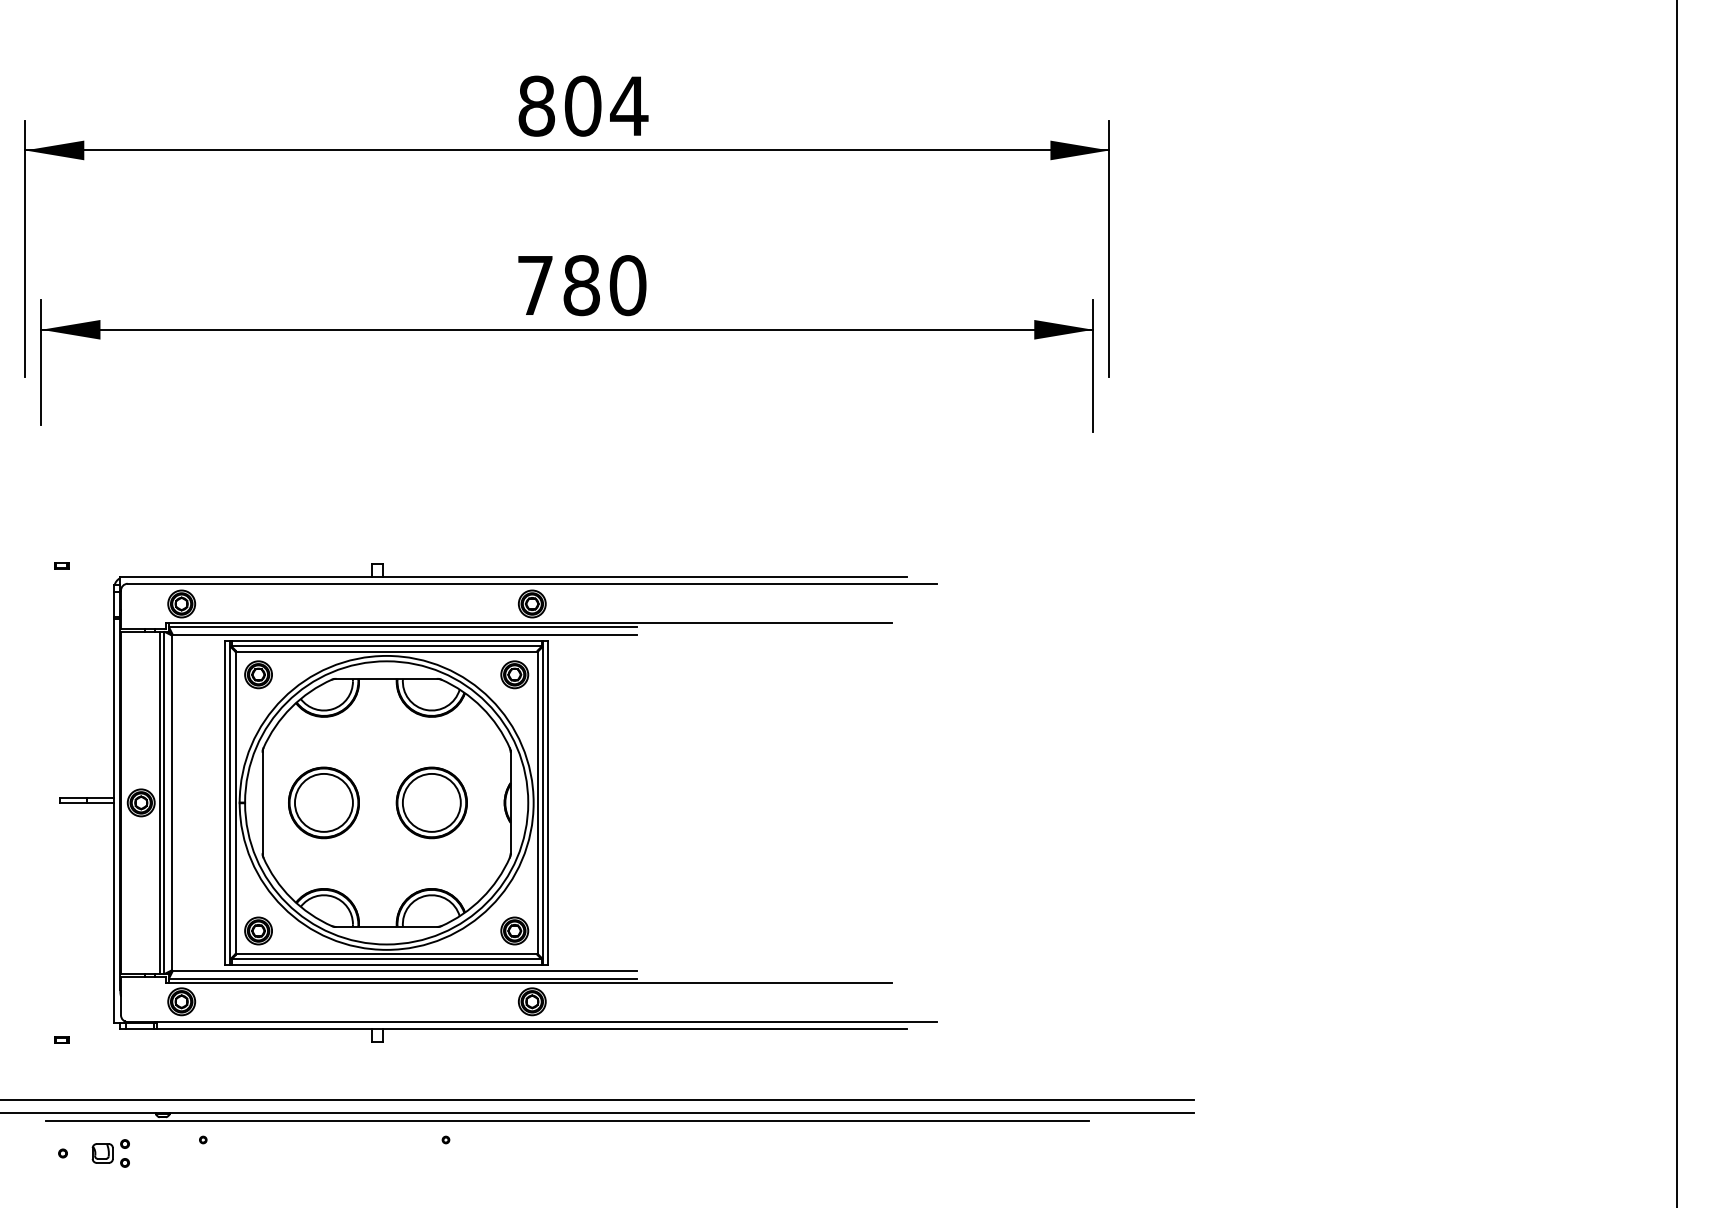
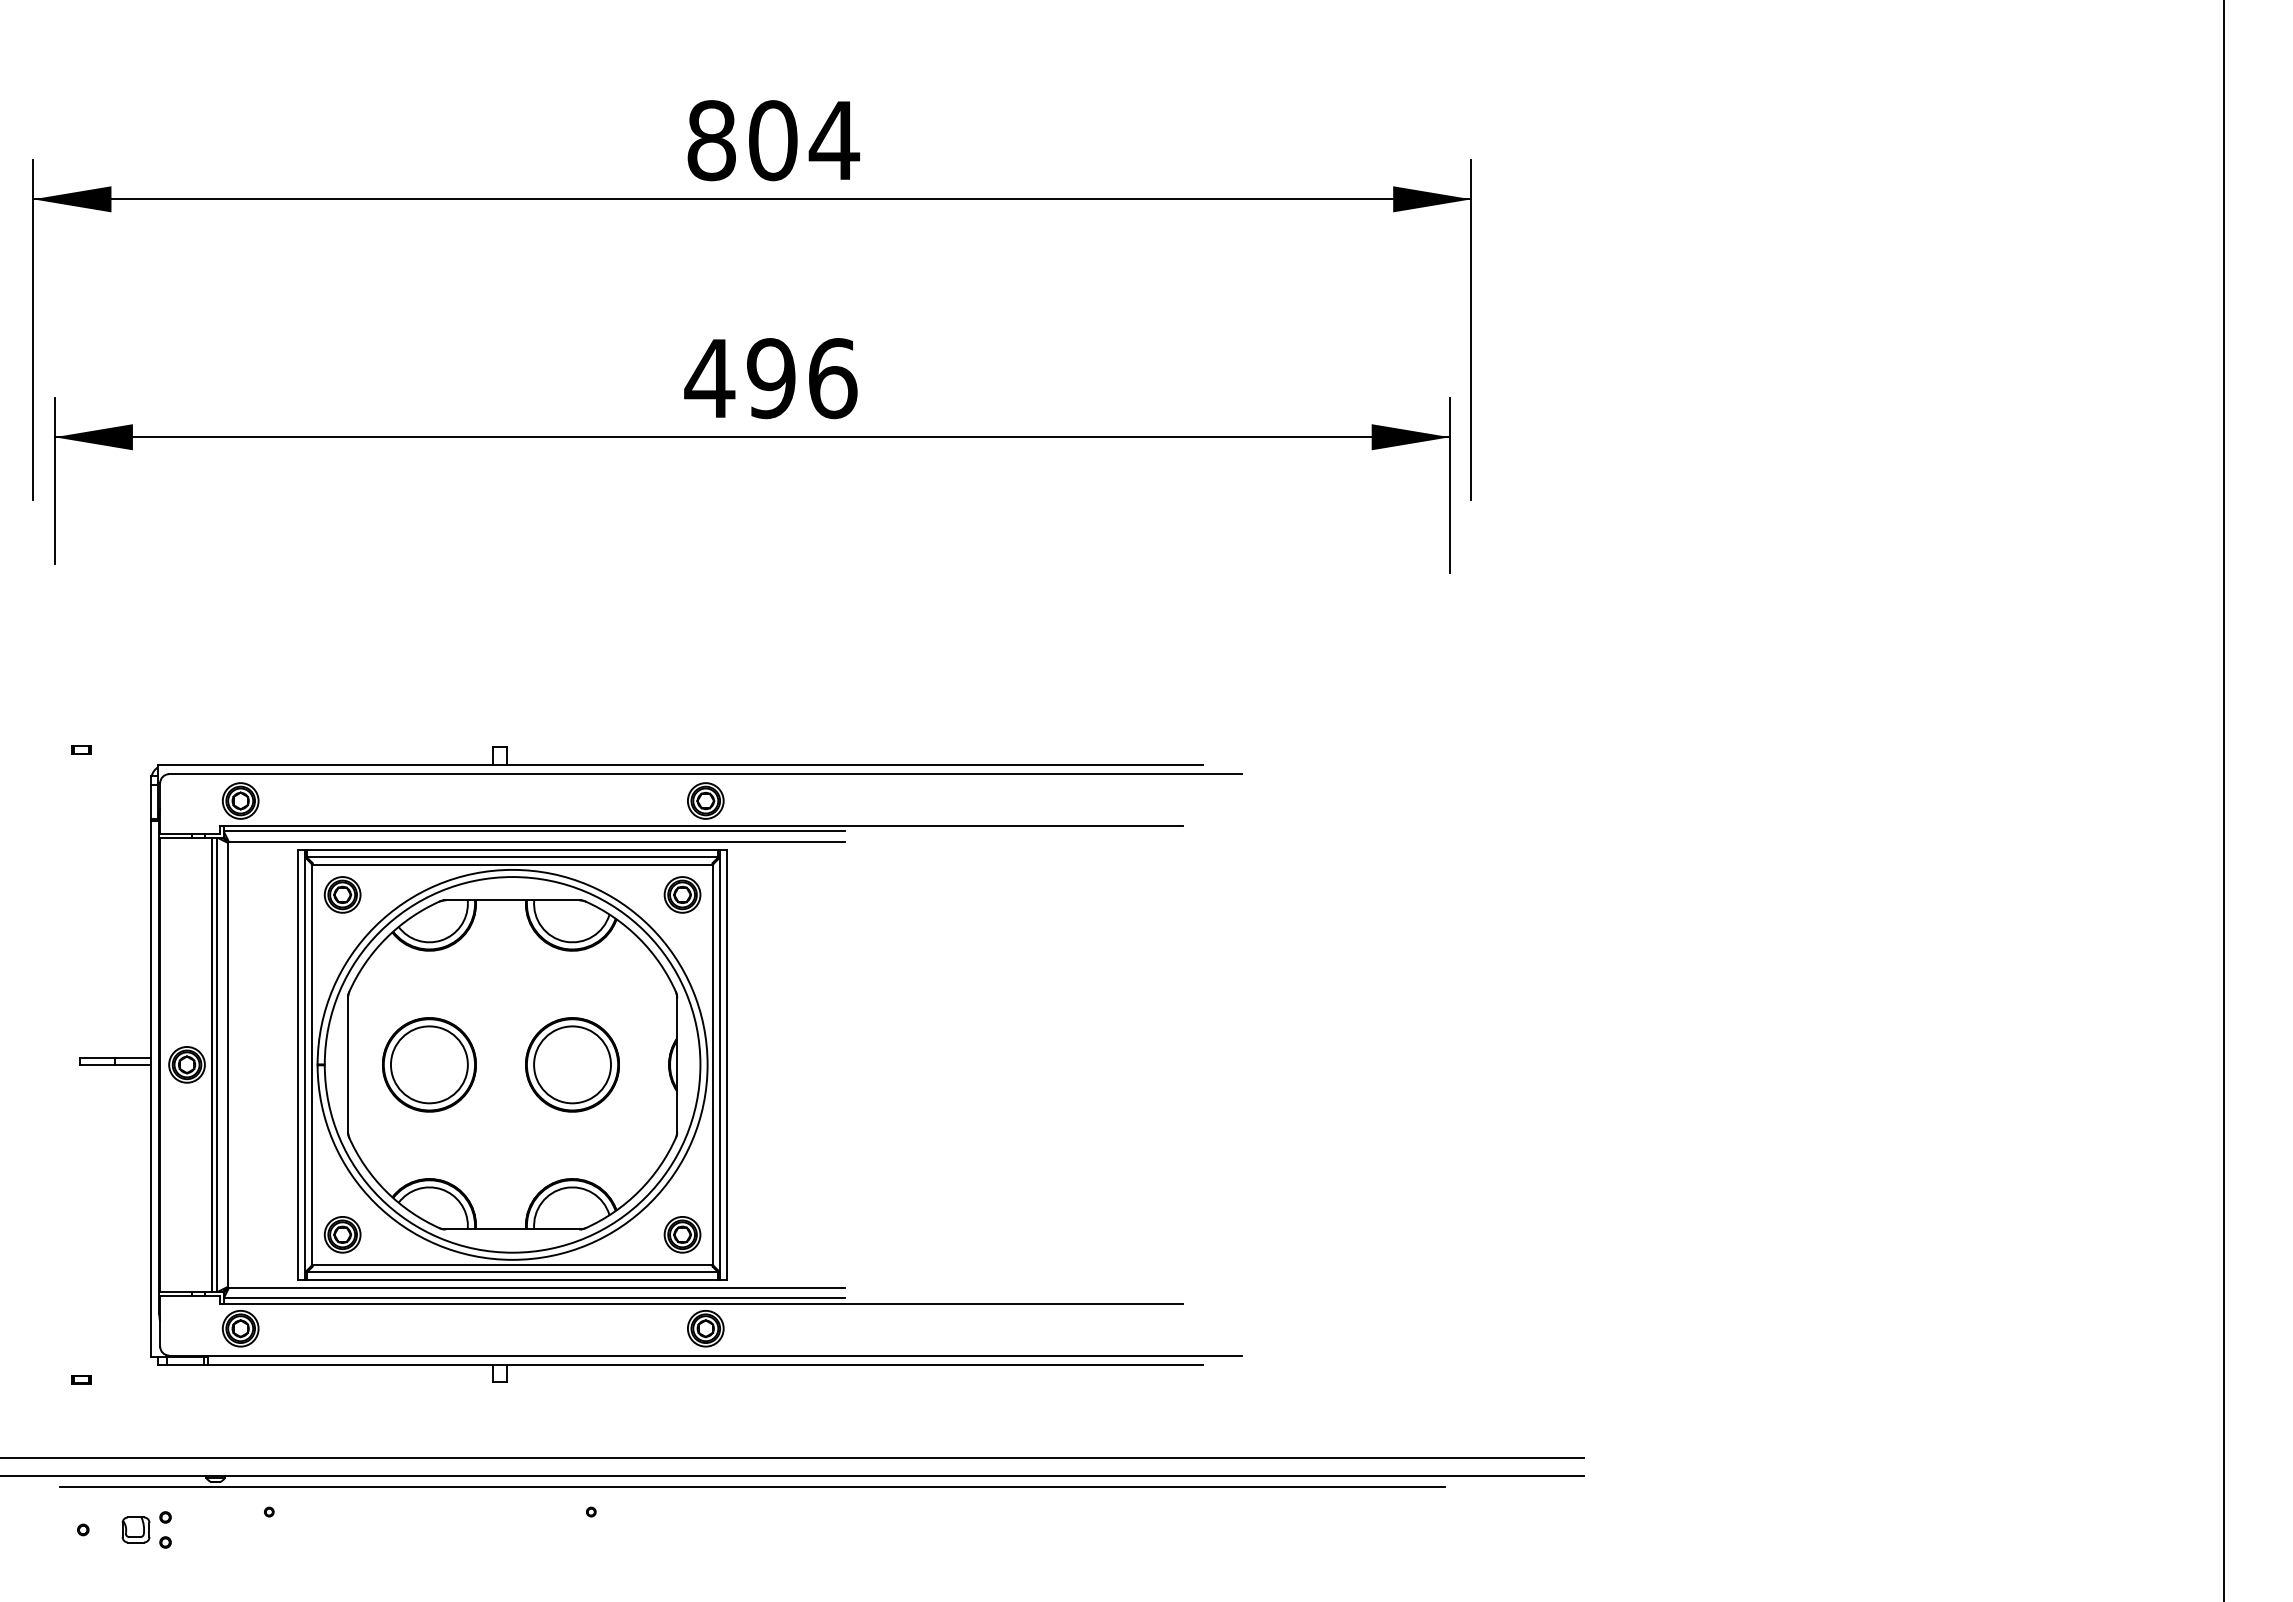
text: (581, 285) -> (770, 378), 780 -> 496

